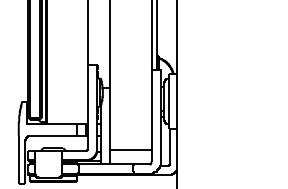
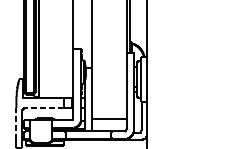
line: (52, 136) -> (44, 108), solid -> dashed
line: (18, 155) -> (16, 124), solid -> dashed

